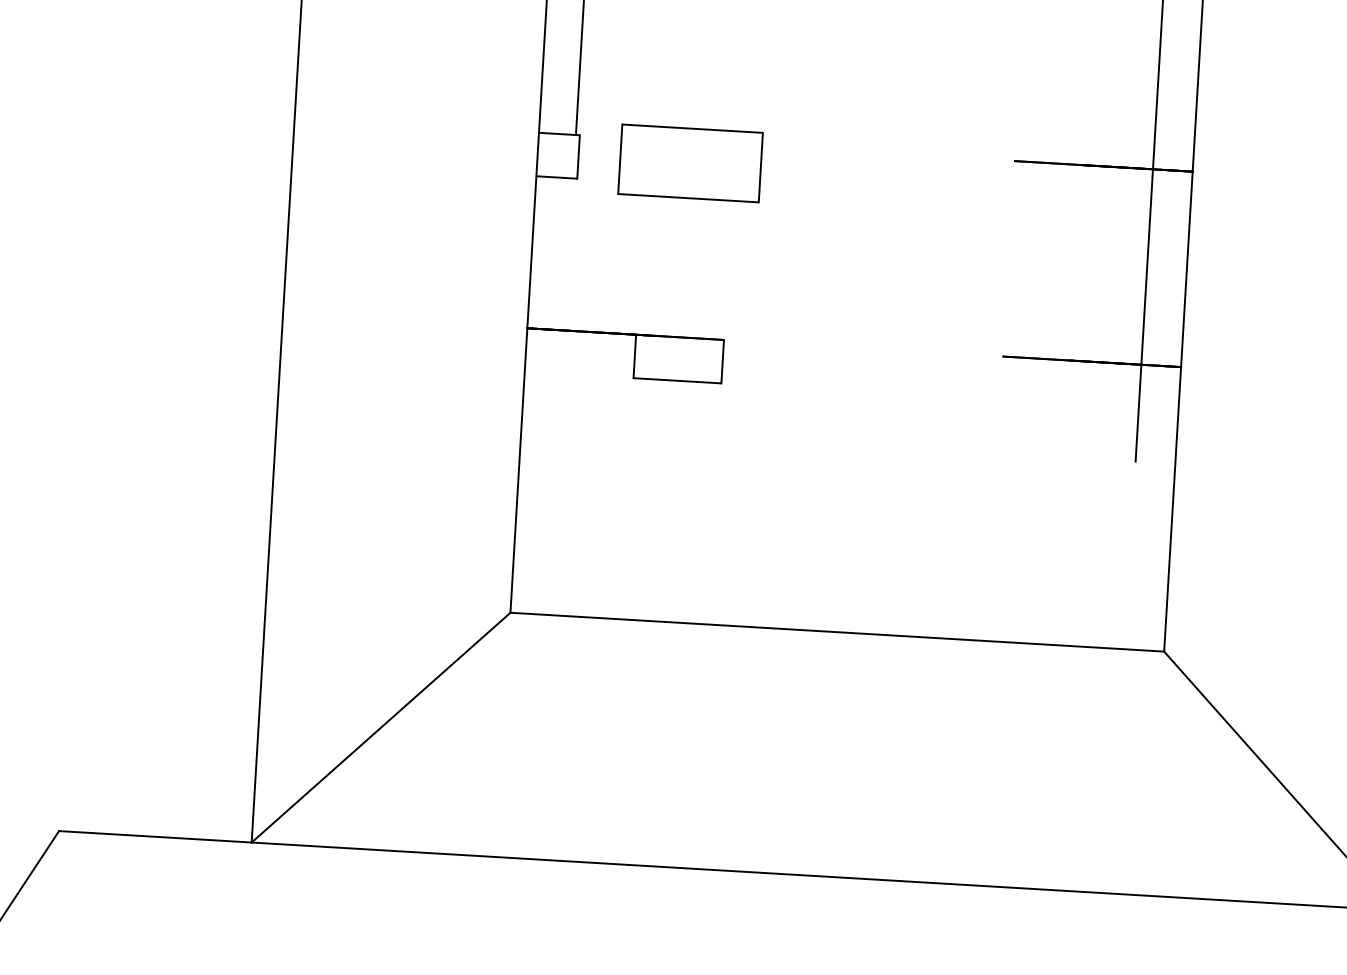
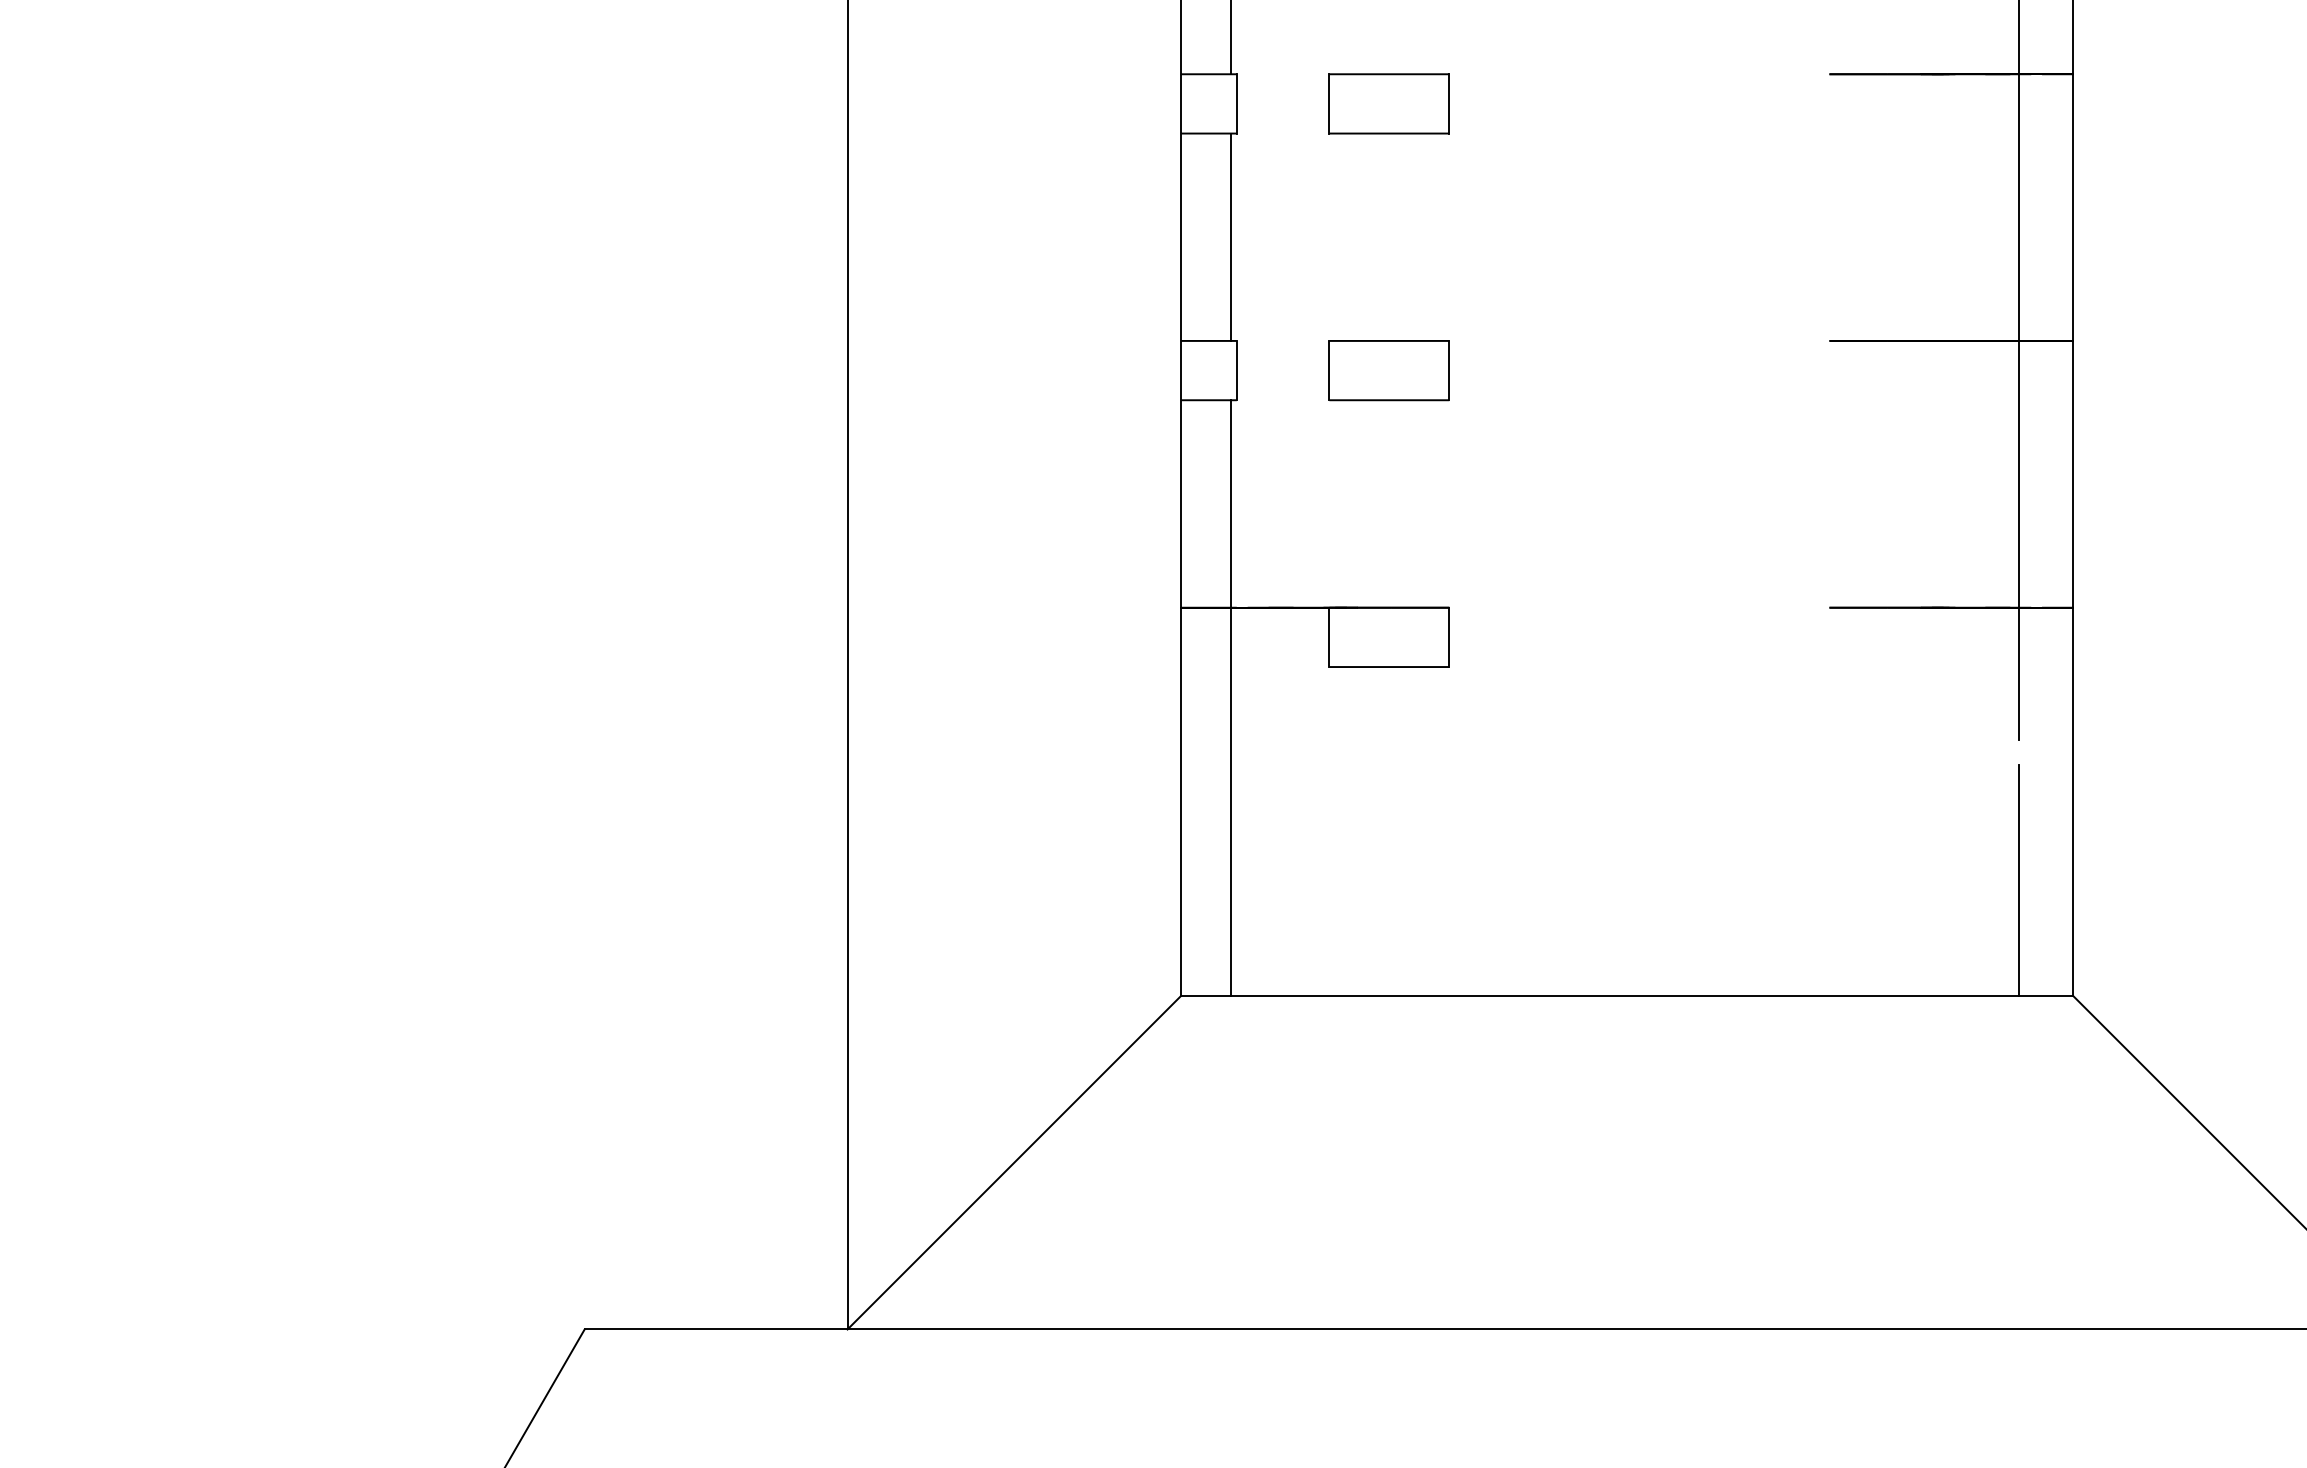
part: (689, 163) -> (1388, 370), size x0.62
line: (560, 396) -> (1231, 698), added
line: (1129, 564) -> (2019, 880), added

